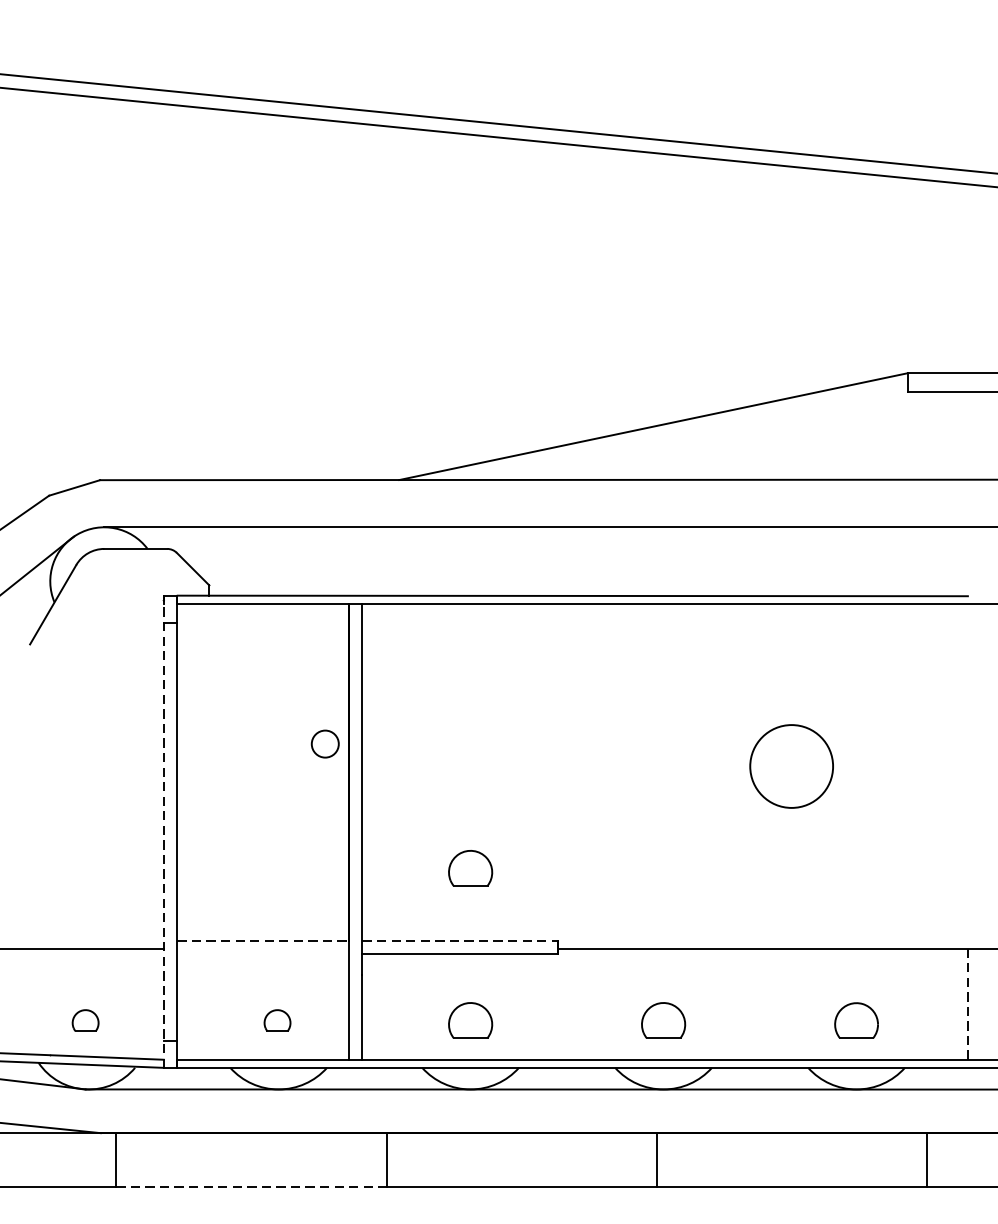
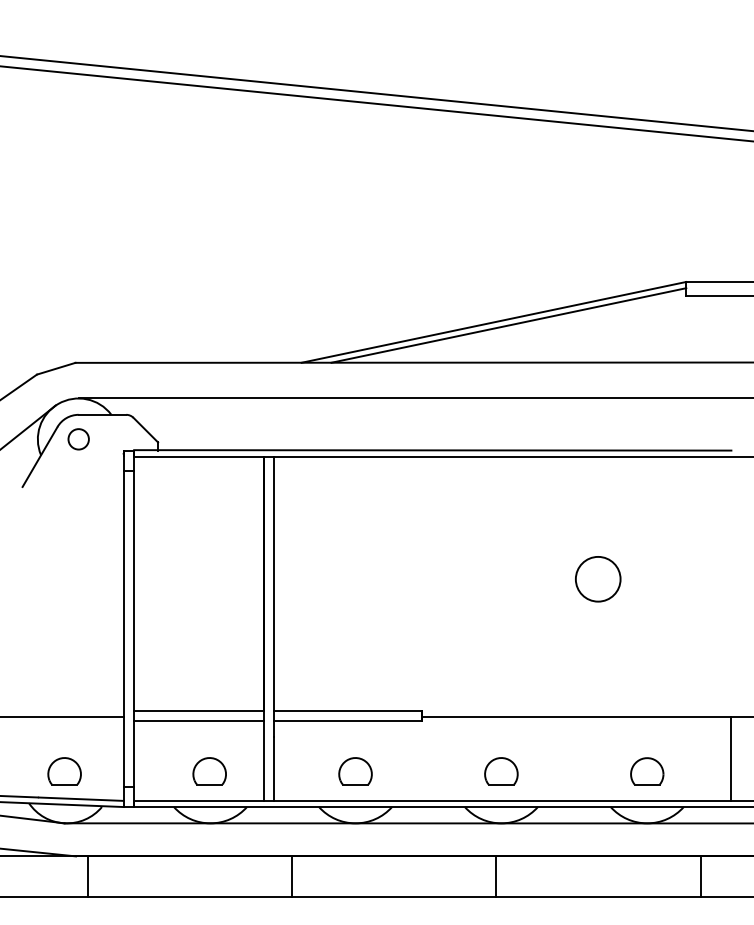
line: (672, 430) -> (508, 325), added
circle: (325, 744) -> (78, 439), moved
circle: (790, 765) -> (597, 578), size x0.71
line: (163, 831) -> (123, 628), dashed -> solid
part: (470, 868) -> (355, 656), removed
line: (262, 941) -> (198, 711), dashed -> solid
line: (459, 941) -> (347, 711), dashed -> solid
line: (262, 954) -> (198, 721), added
line: (968, 1004) -> (731, 759), dashed -> solid
part: (85, 1020) -> (64, 771), size x1.67
part: (277, 1020) -> (209, 771), size x1.67
line: (252, 1187) -> (190, 897), dashed -> solid

